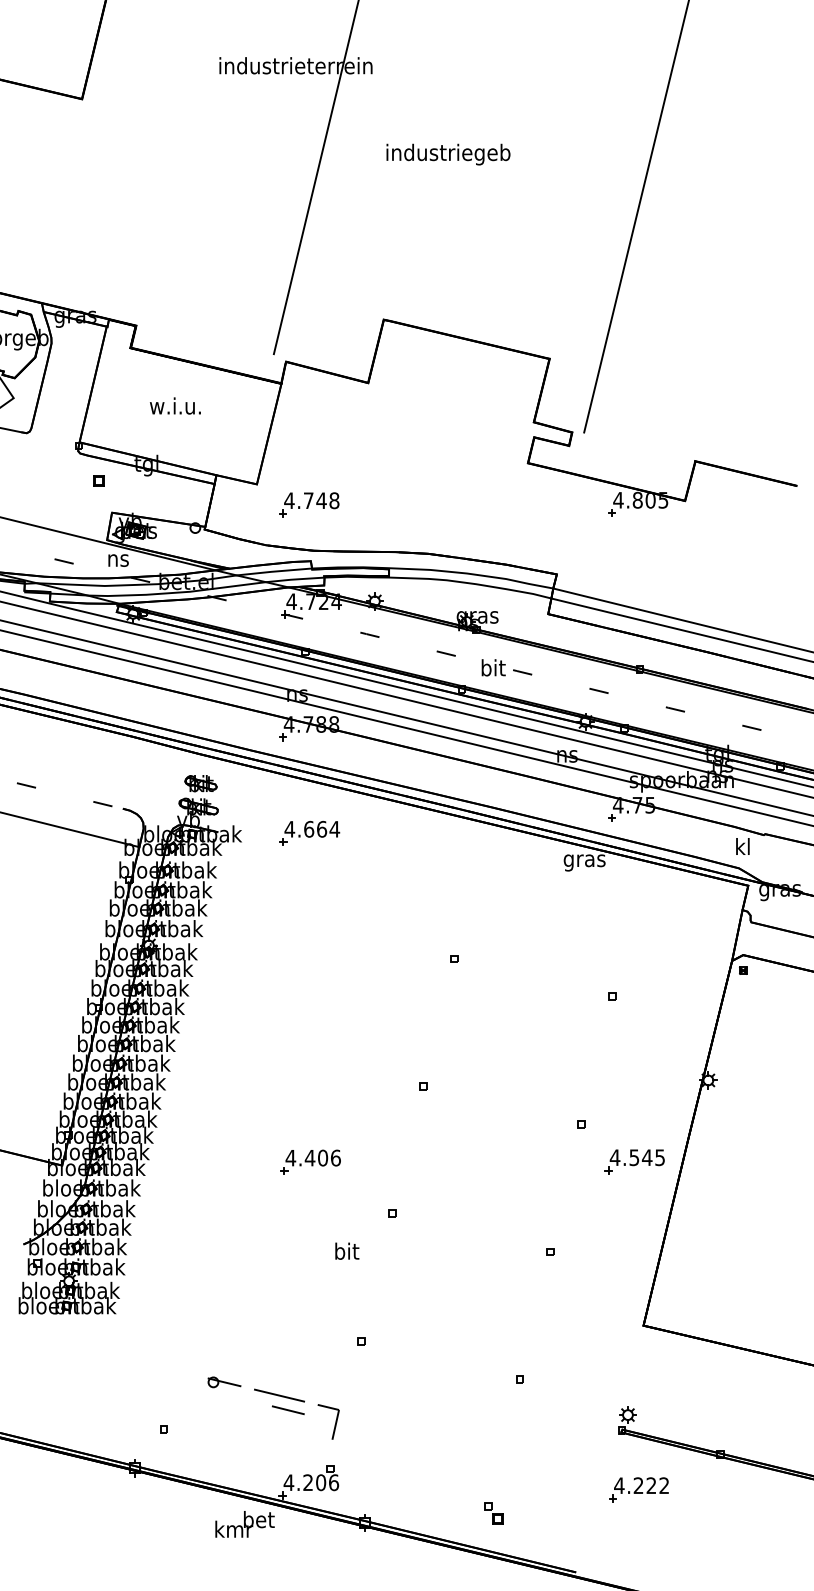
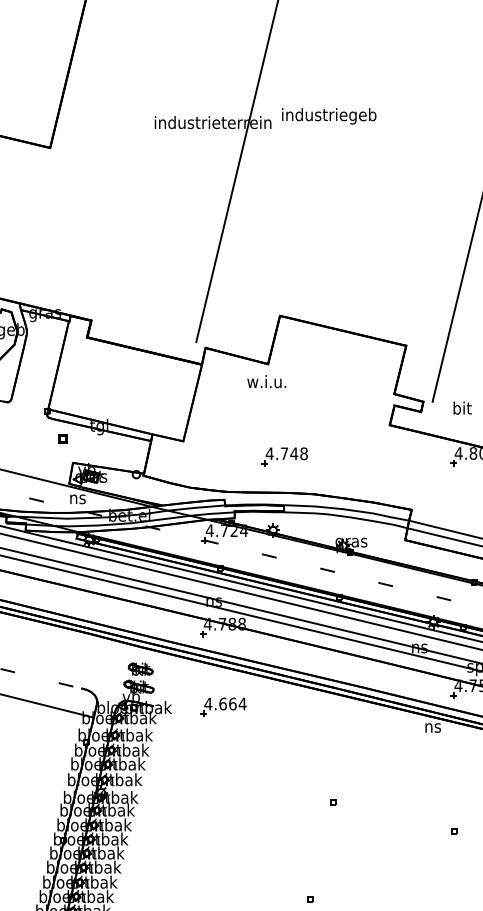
text: (448, 154) -> (329, 116), moved
text: (175, 405) -> (266, 381), moved
part: (309, 504) -> (285, 456), moved
text: (493, 667) -> (462, 407), moved
text: (584, 862) -> (432, 729), gras -> ns

